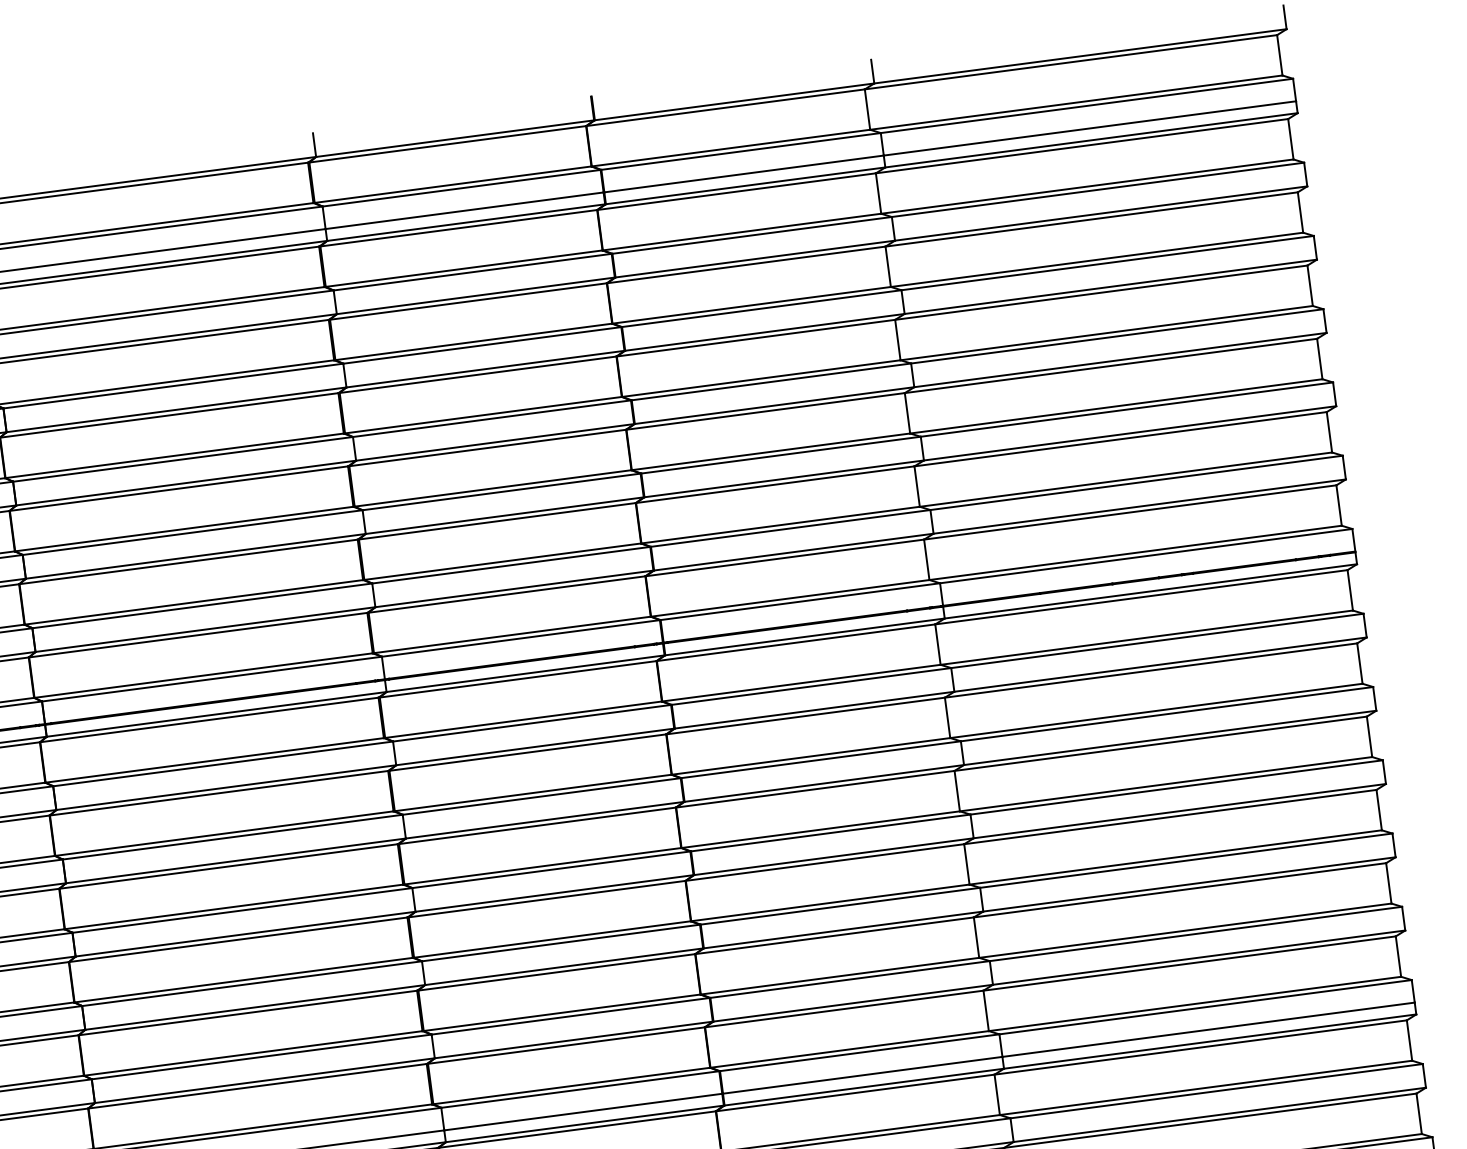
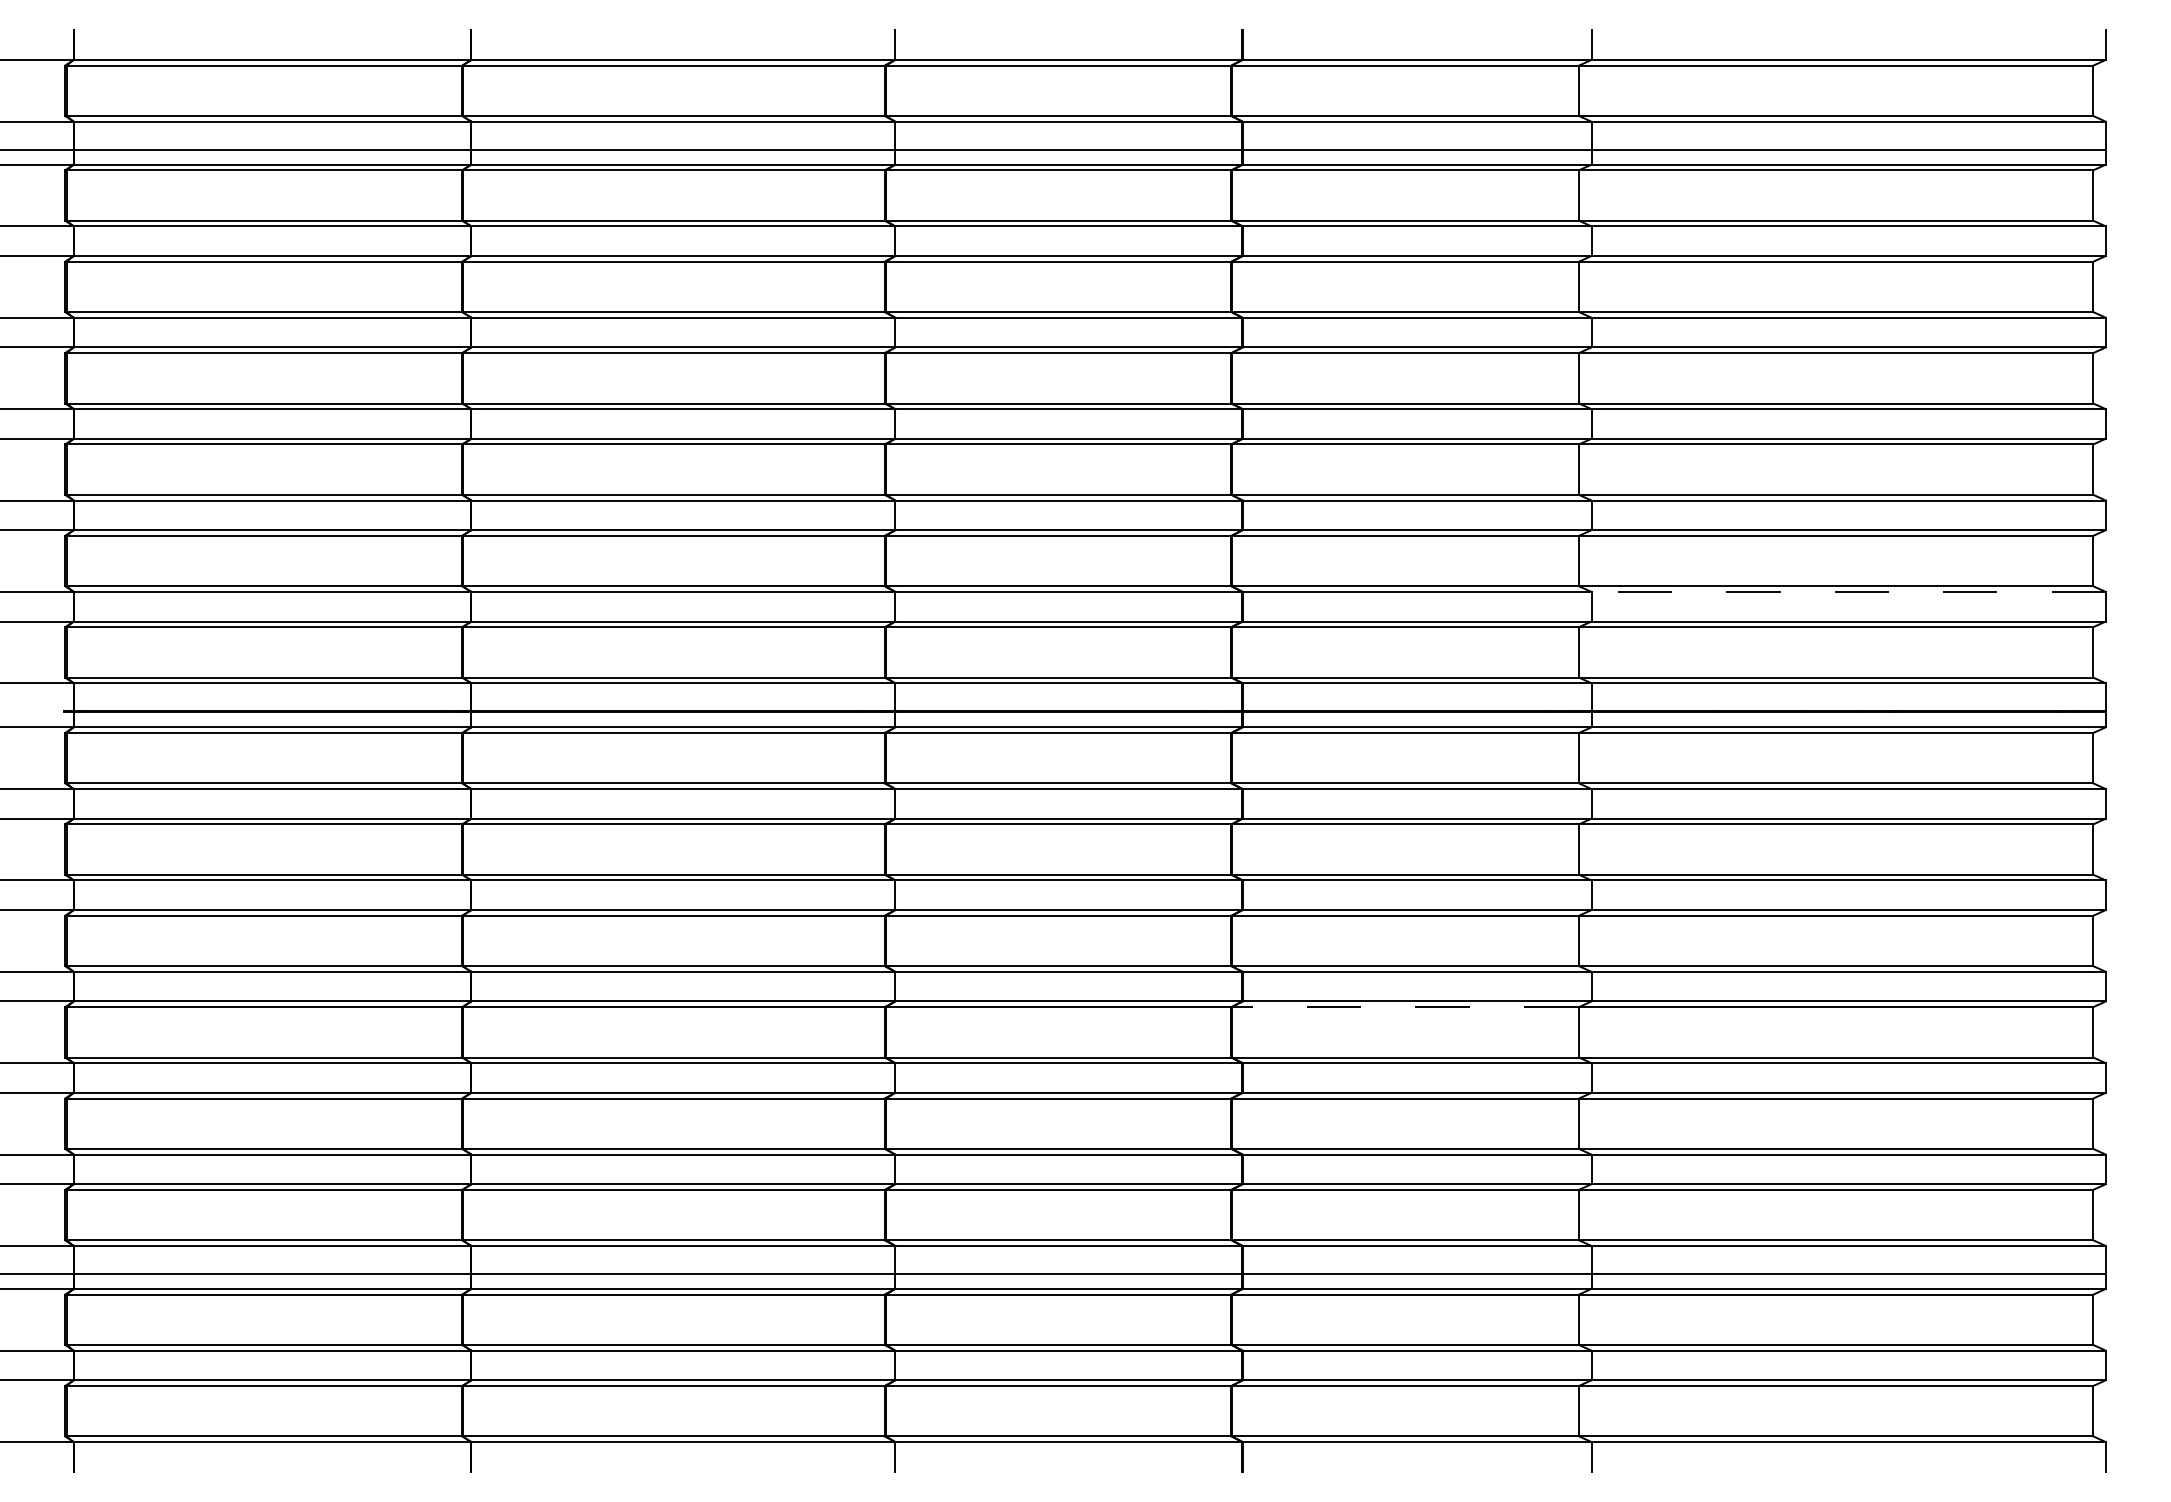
line: (1136, 482) -> (1848, 591), solid -> dashed
line: (824, 862) -> (1404, 1007), solid -> dashed

